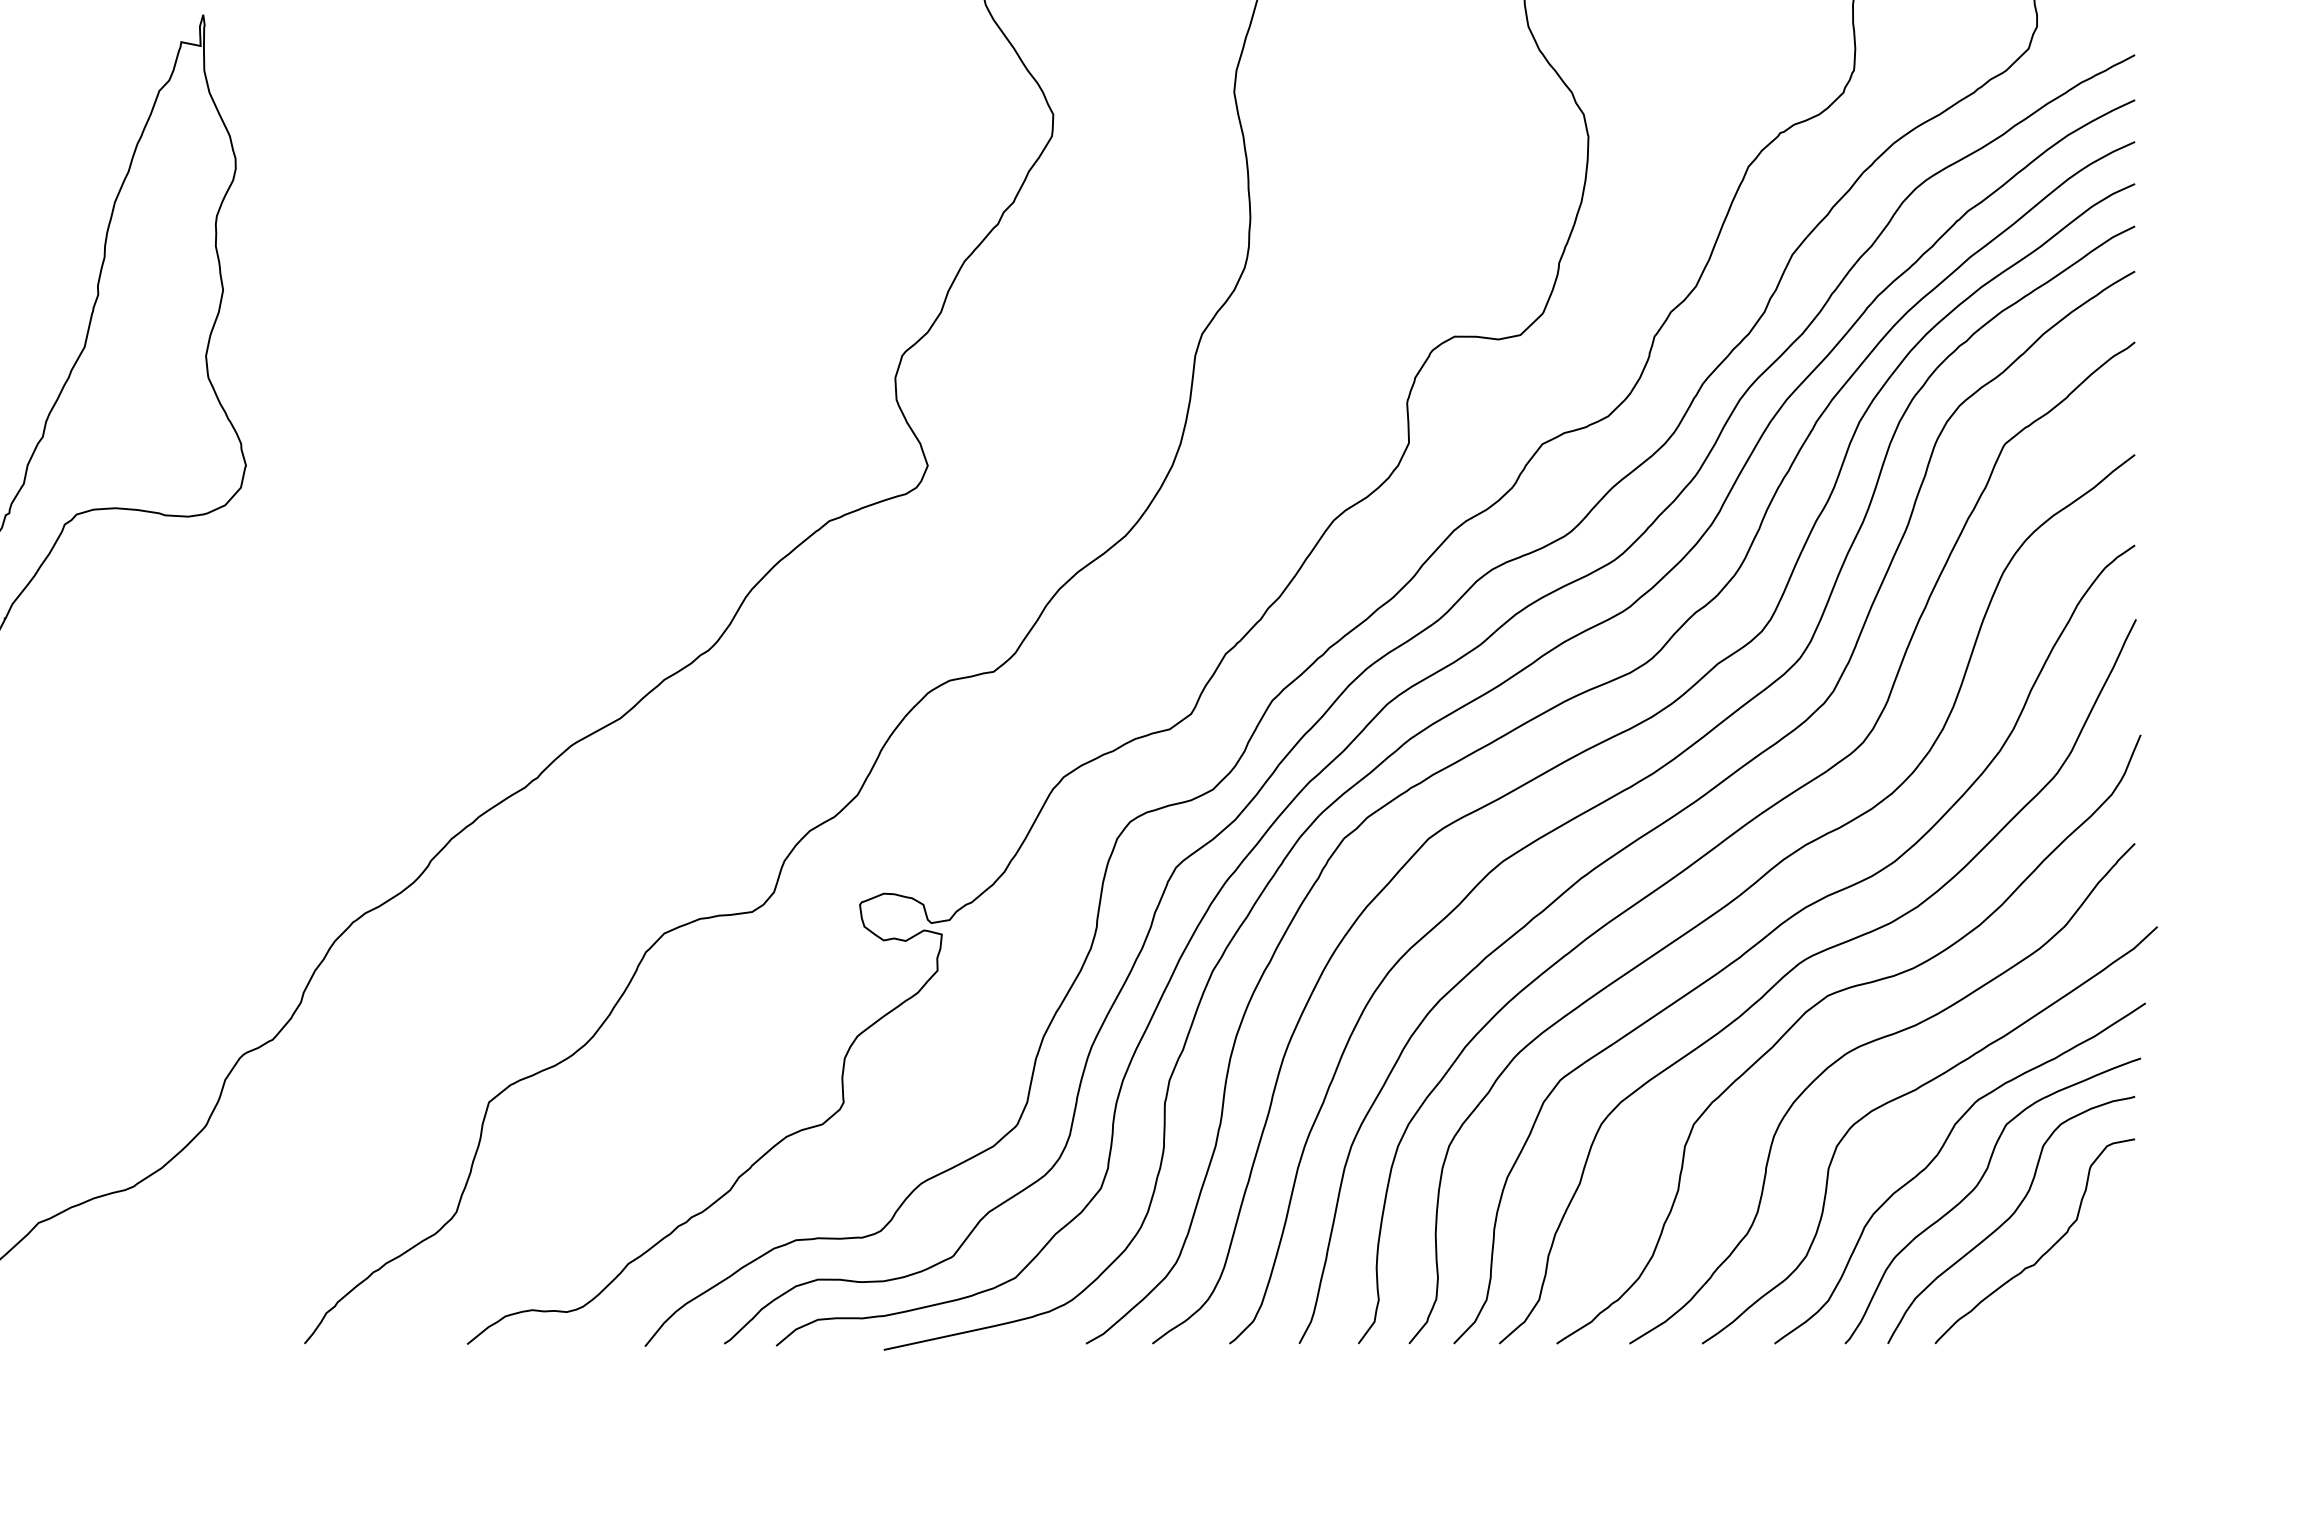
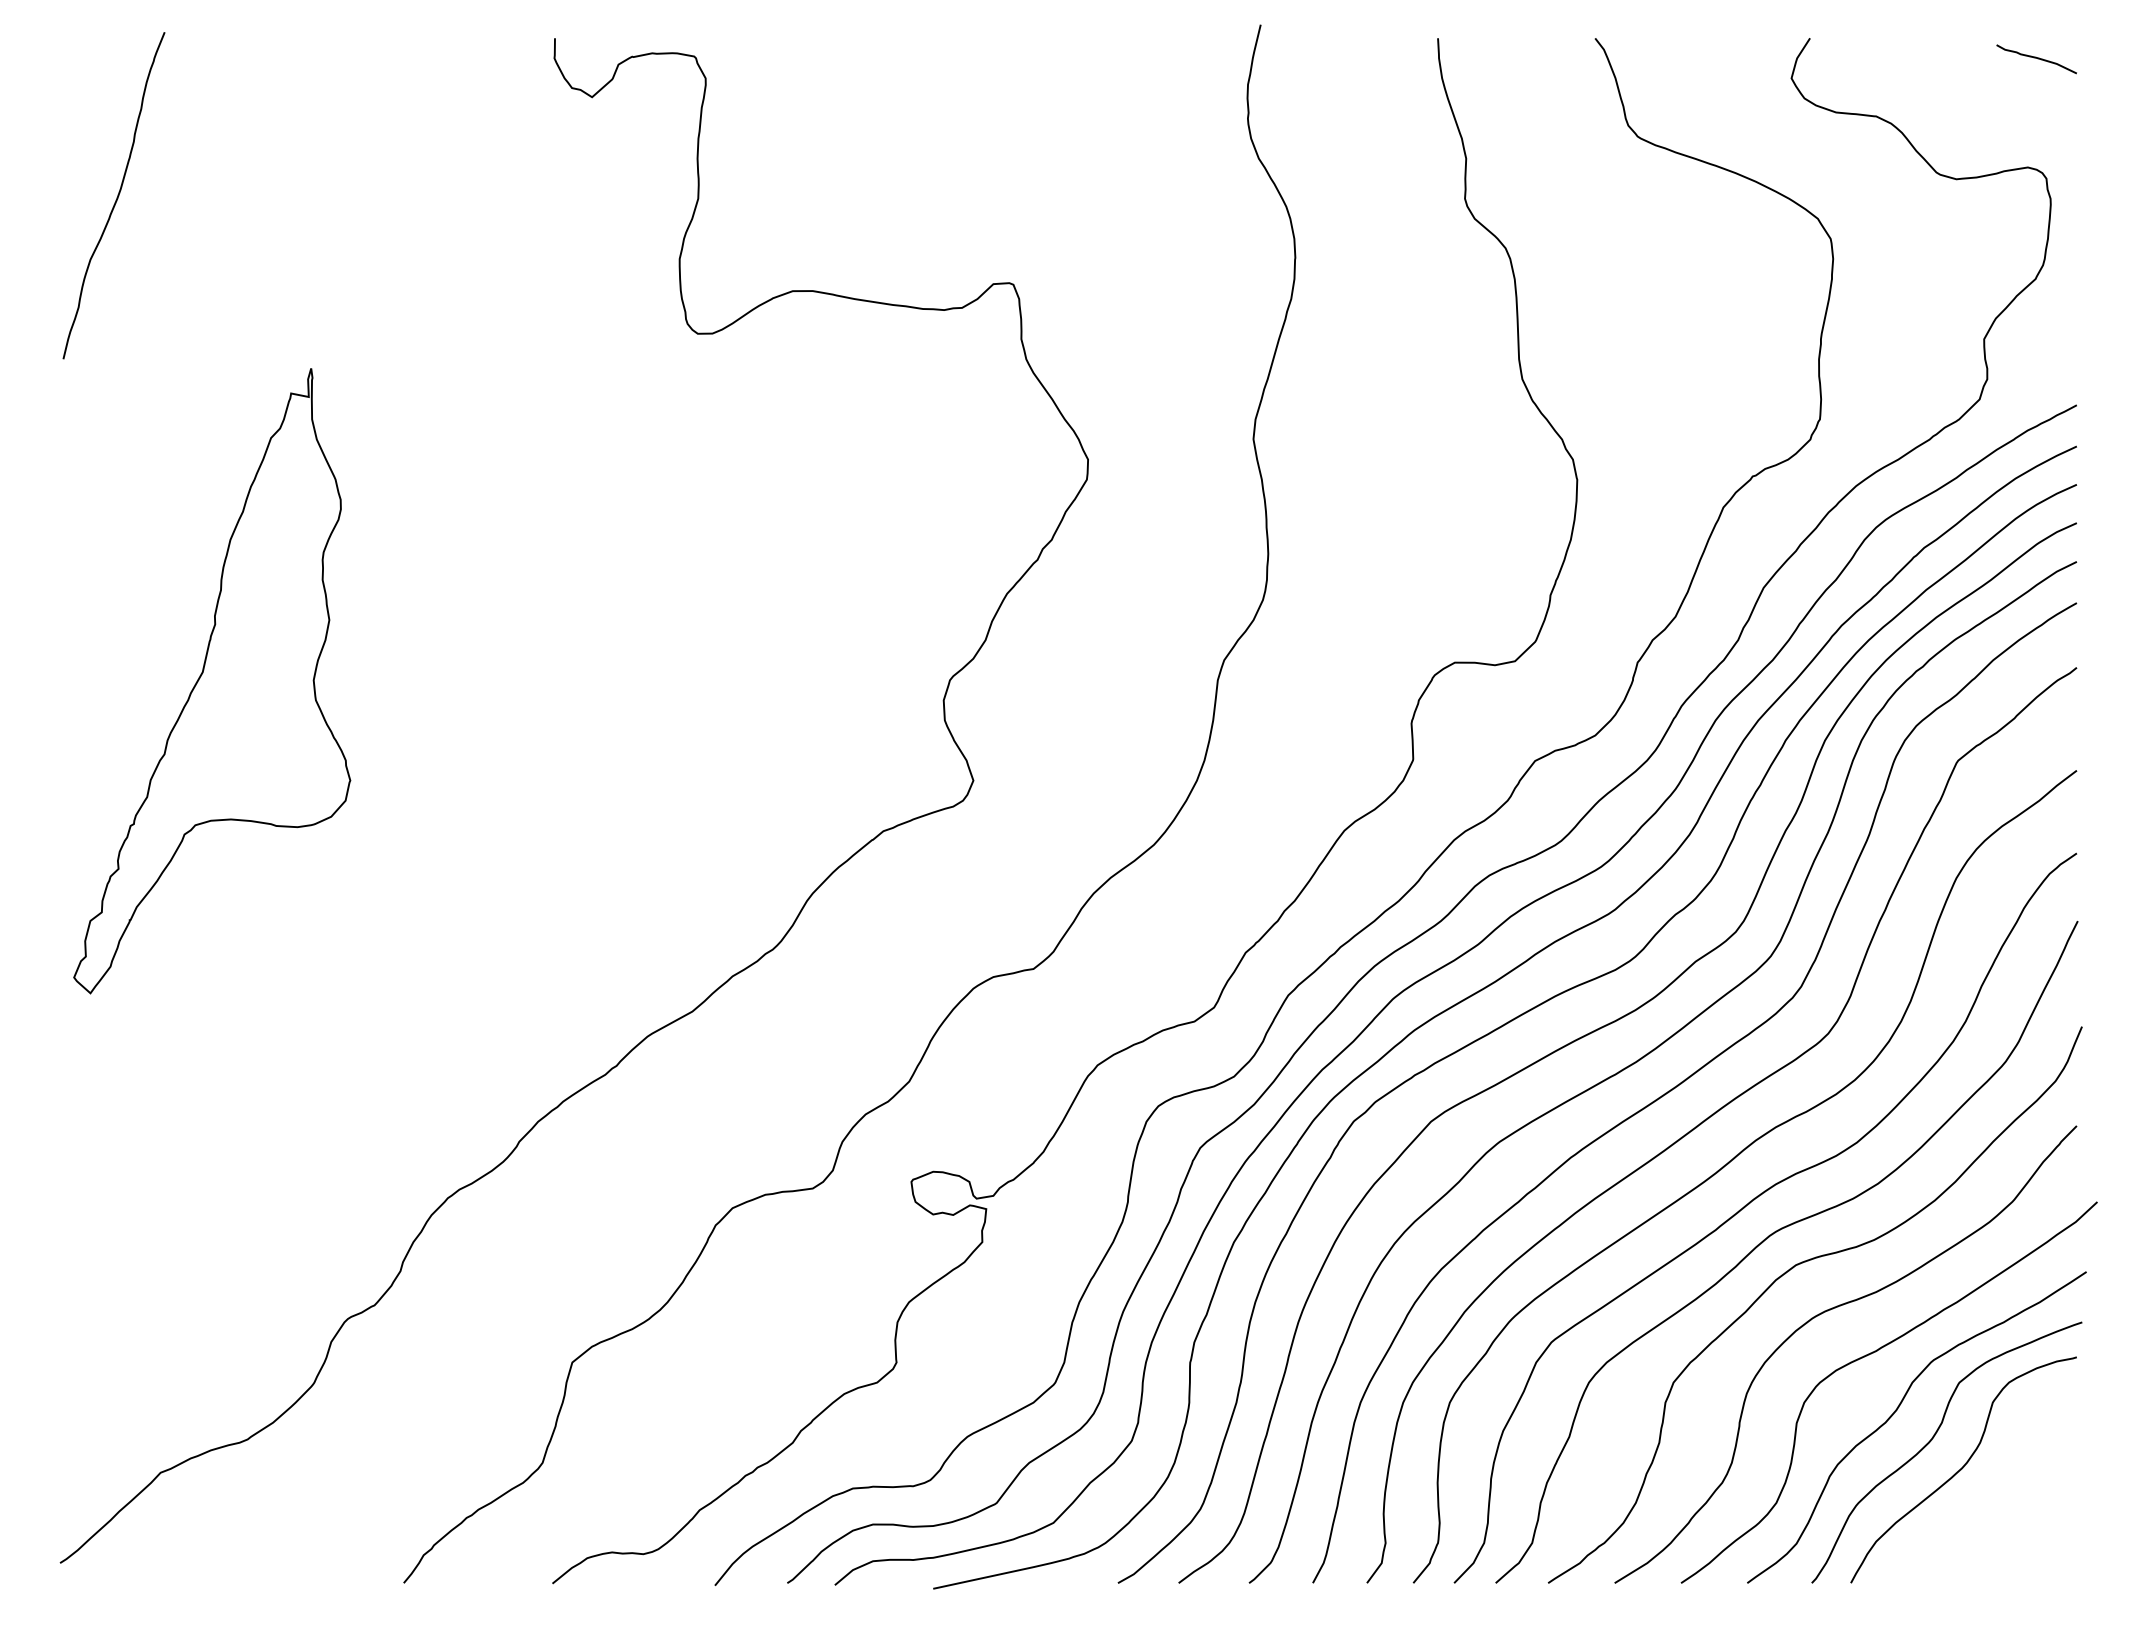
curve: (2044, 1252) -> (1994, 1499), removed

